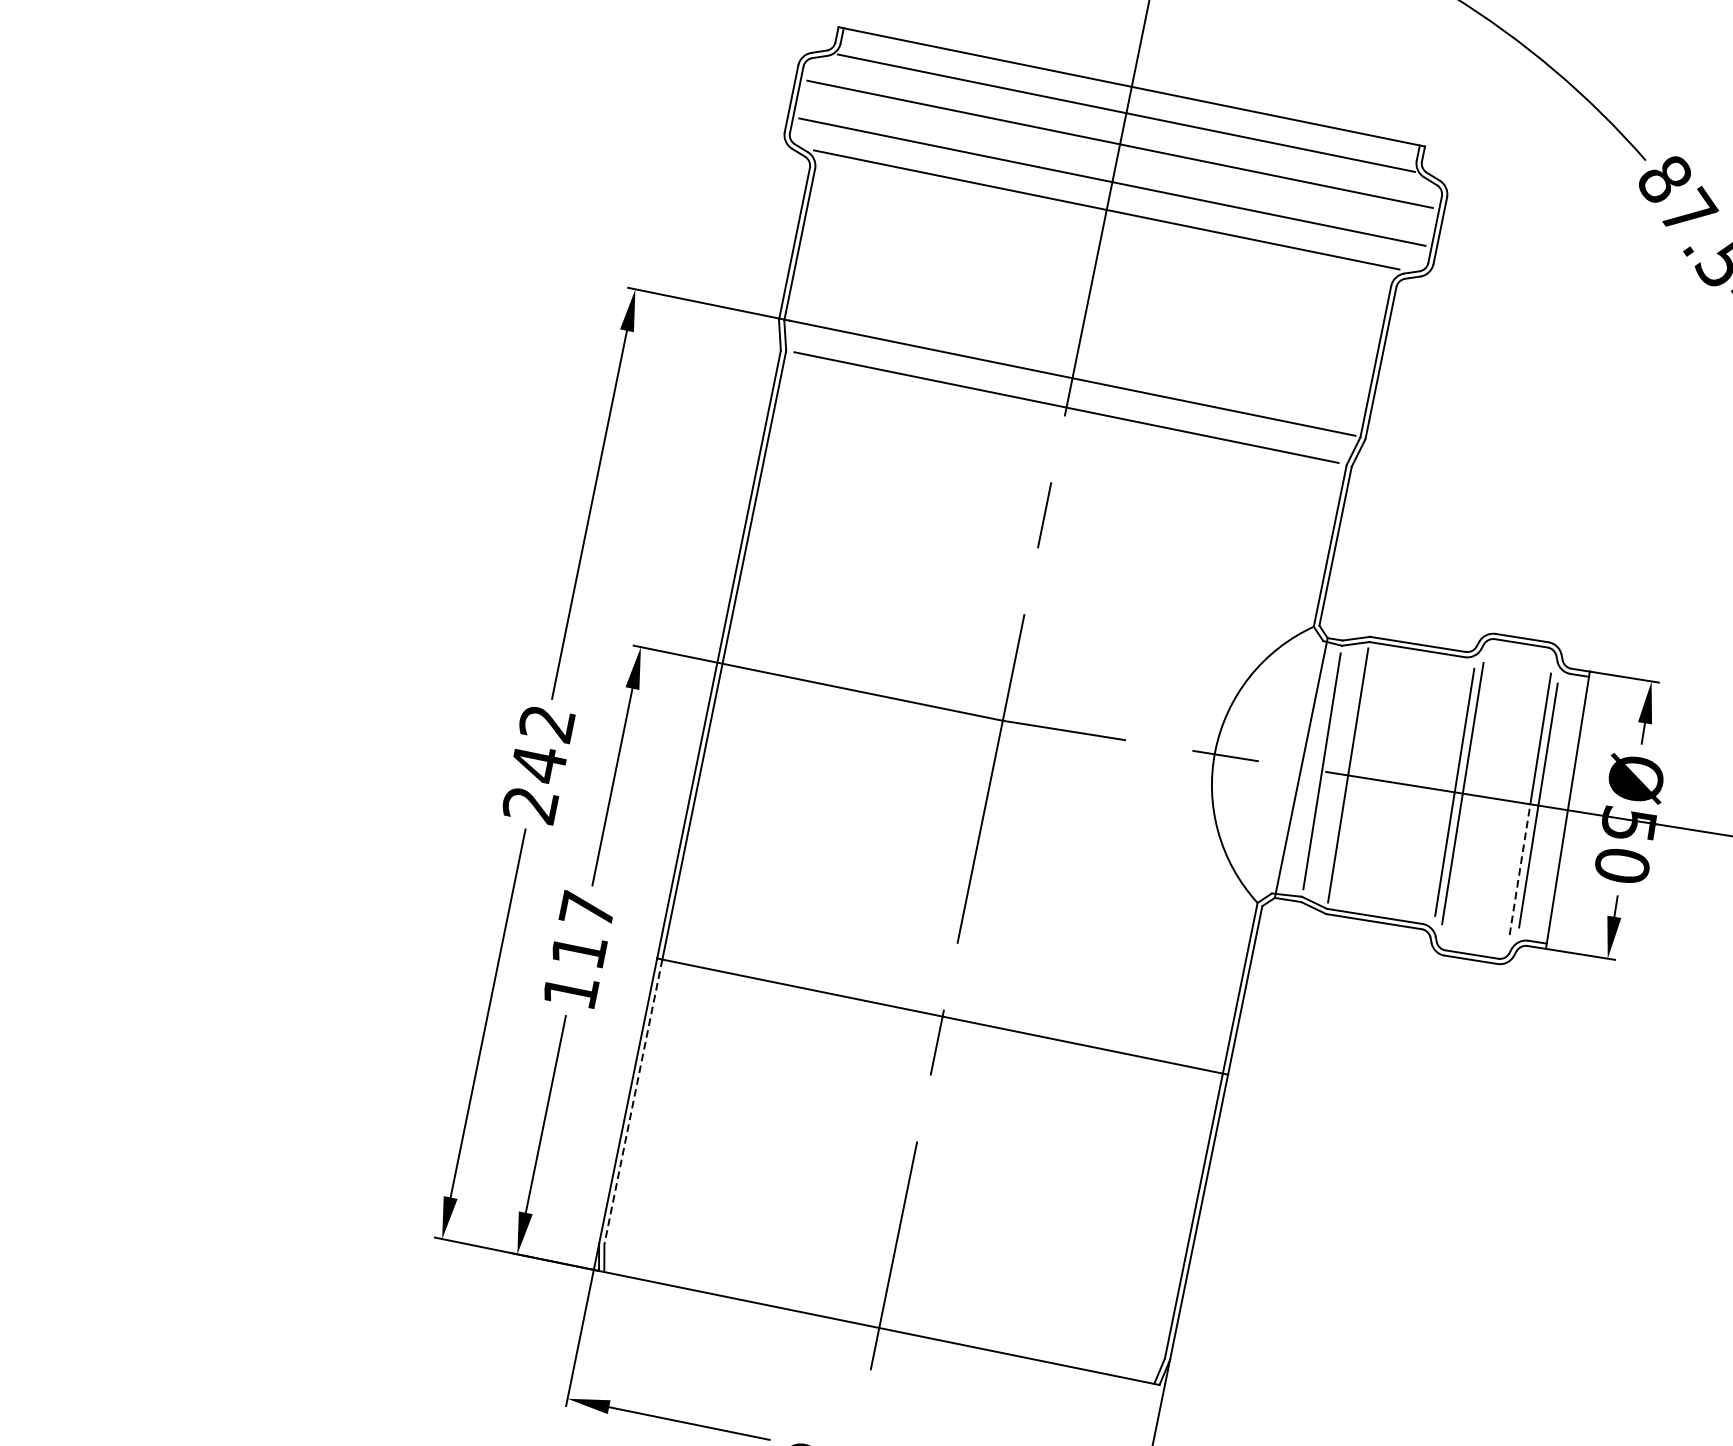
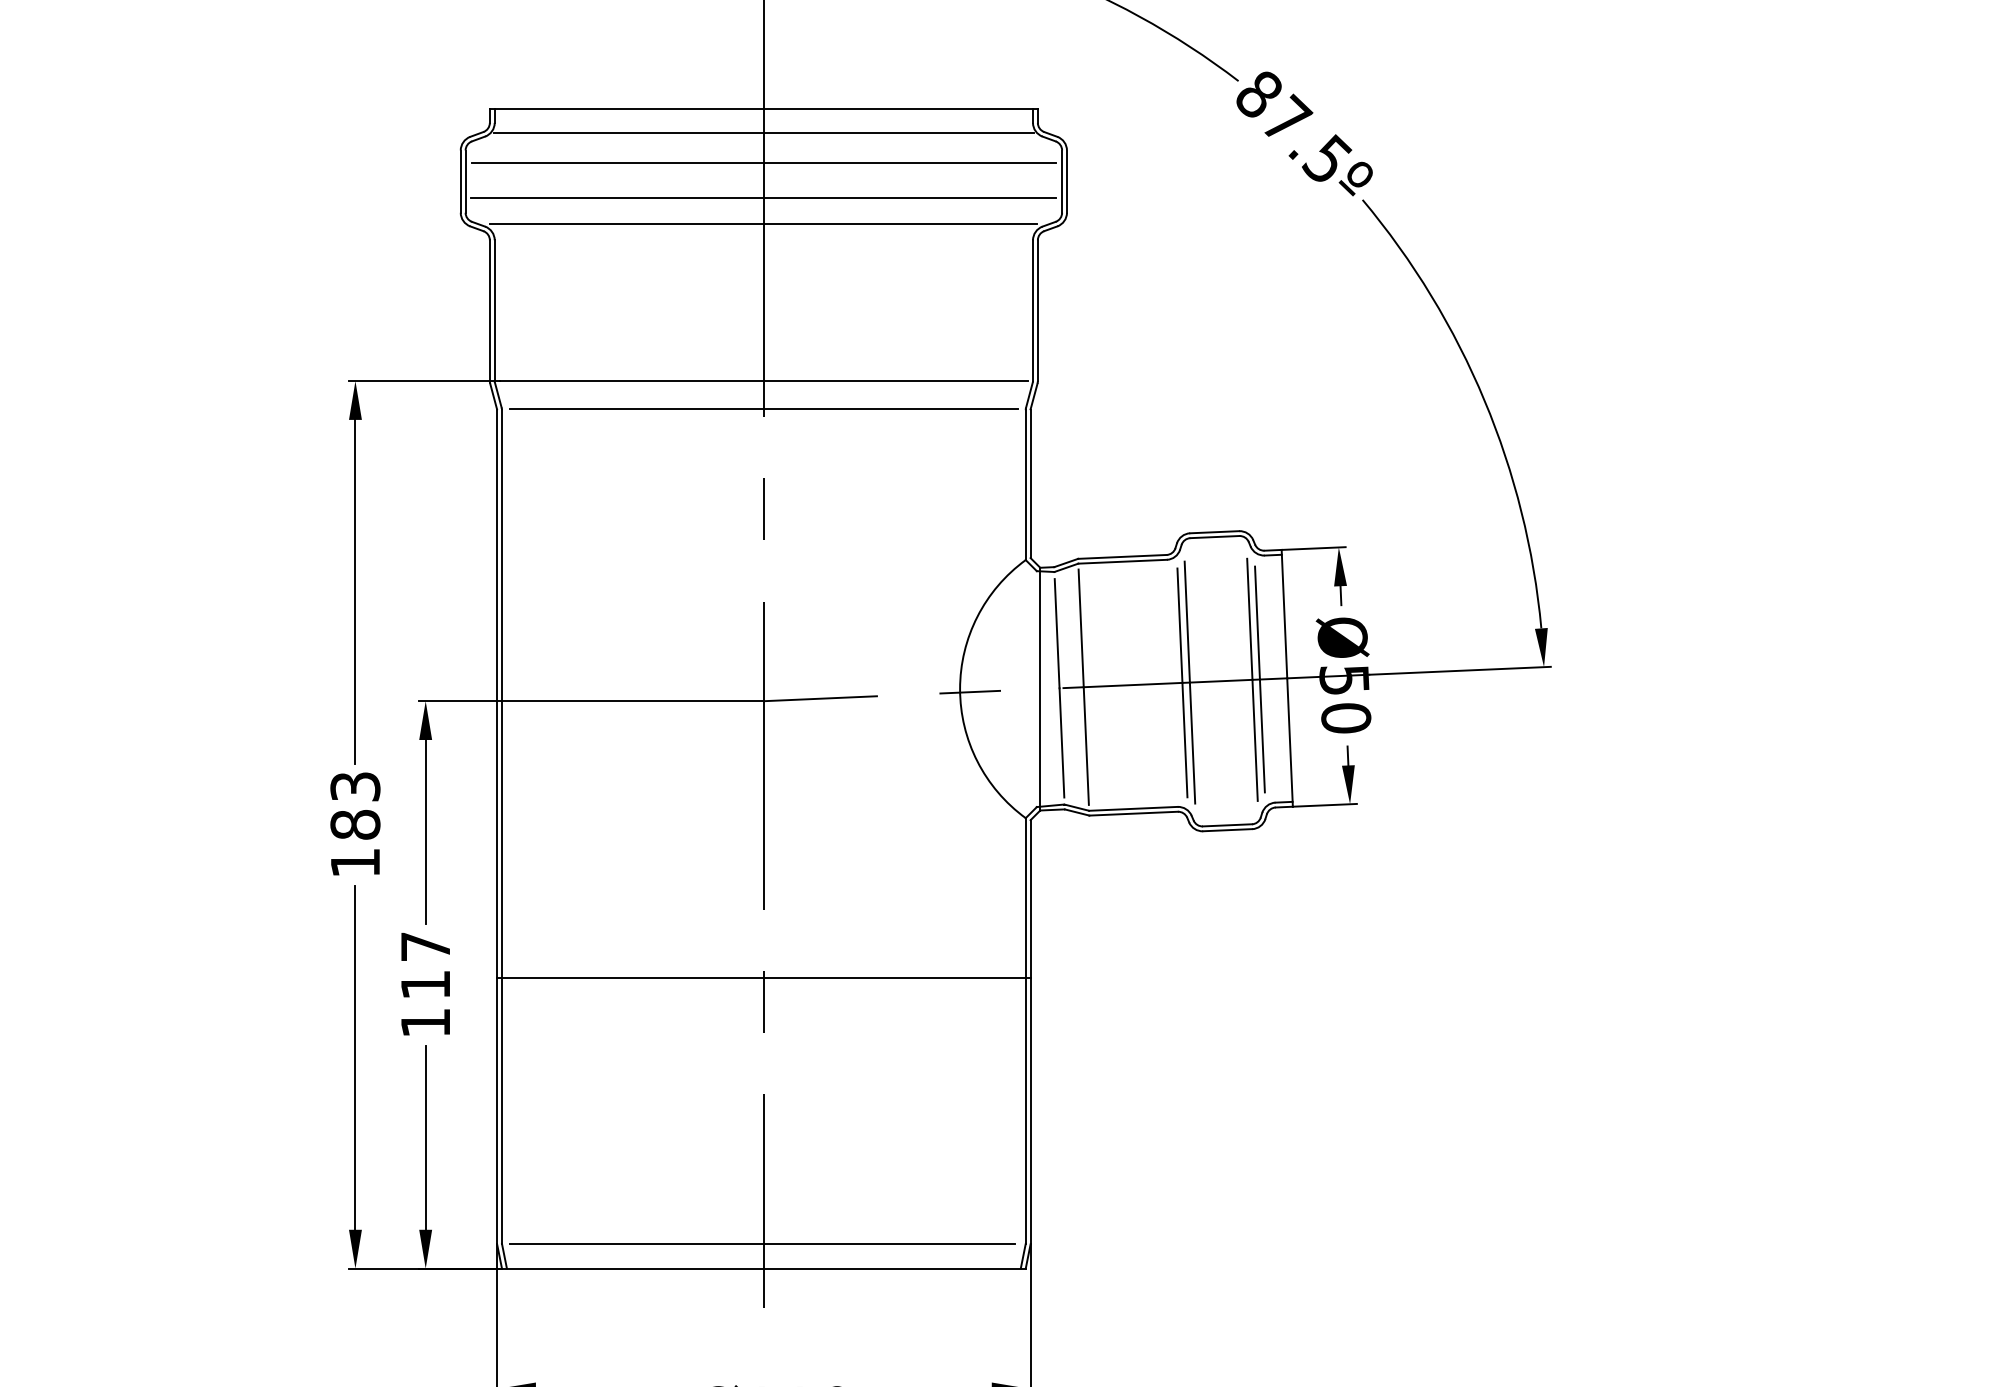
text: (538, 763) -> (355, 824), 242 -> 183
line: (1520, 869) -> (1255, 740), dashed -> solid
line: (632, 1102) -> (501, 1111), dashed -> solid
line: (883, 1301) -> (762, 1244), added

